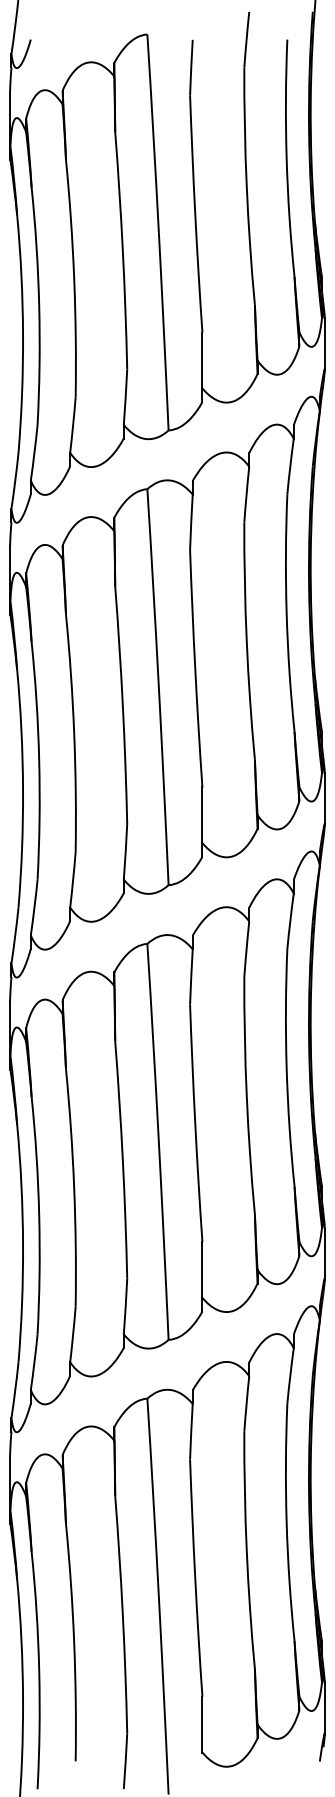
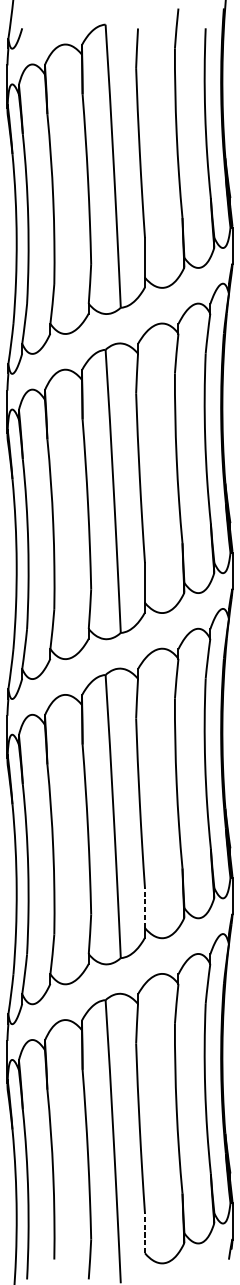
line: (202, 1270) -> (145, 908), solid -> dashed
line: (202, 1724) -> (145, 1233), solid -> dashed

